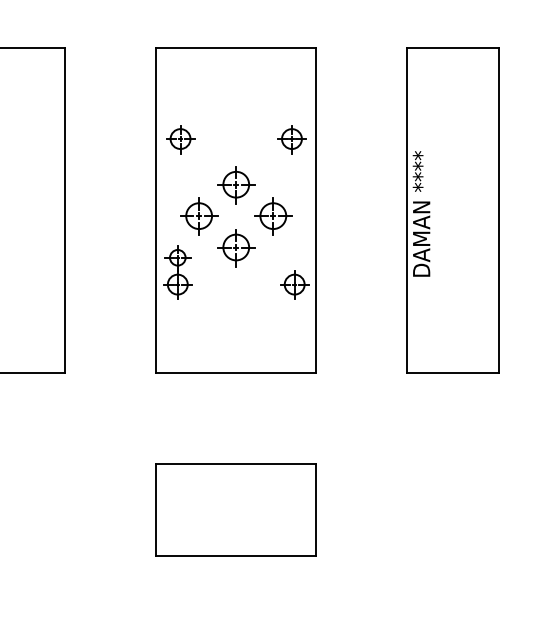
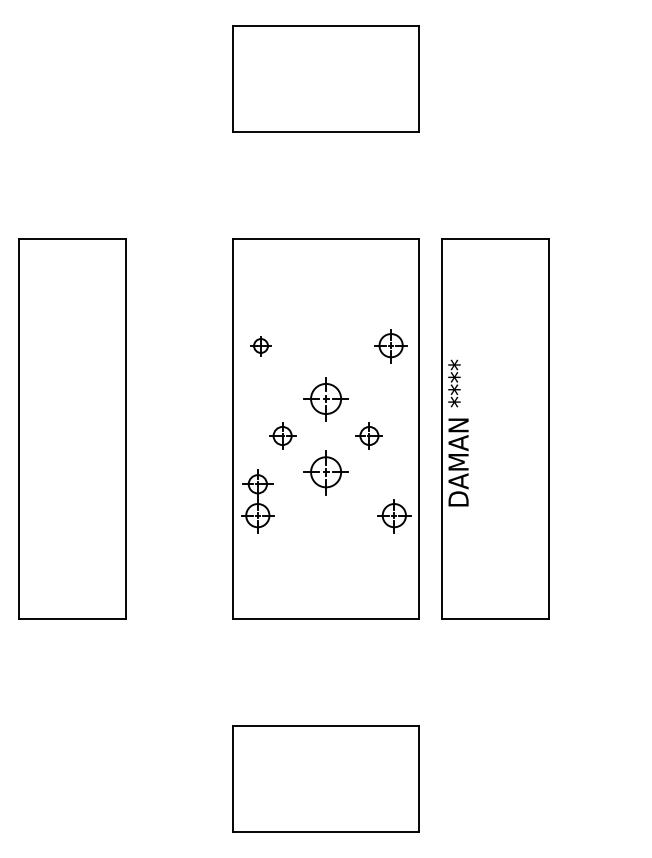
part: (180, 139) -> (260, 346), size x0.6
part: (453, 210) -> (495, 428), moved
part: (198, 216) -> (282, 436), size x0.6
part: (273, 216) -> (369, 436), size x0.6

